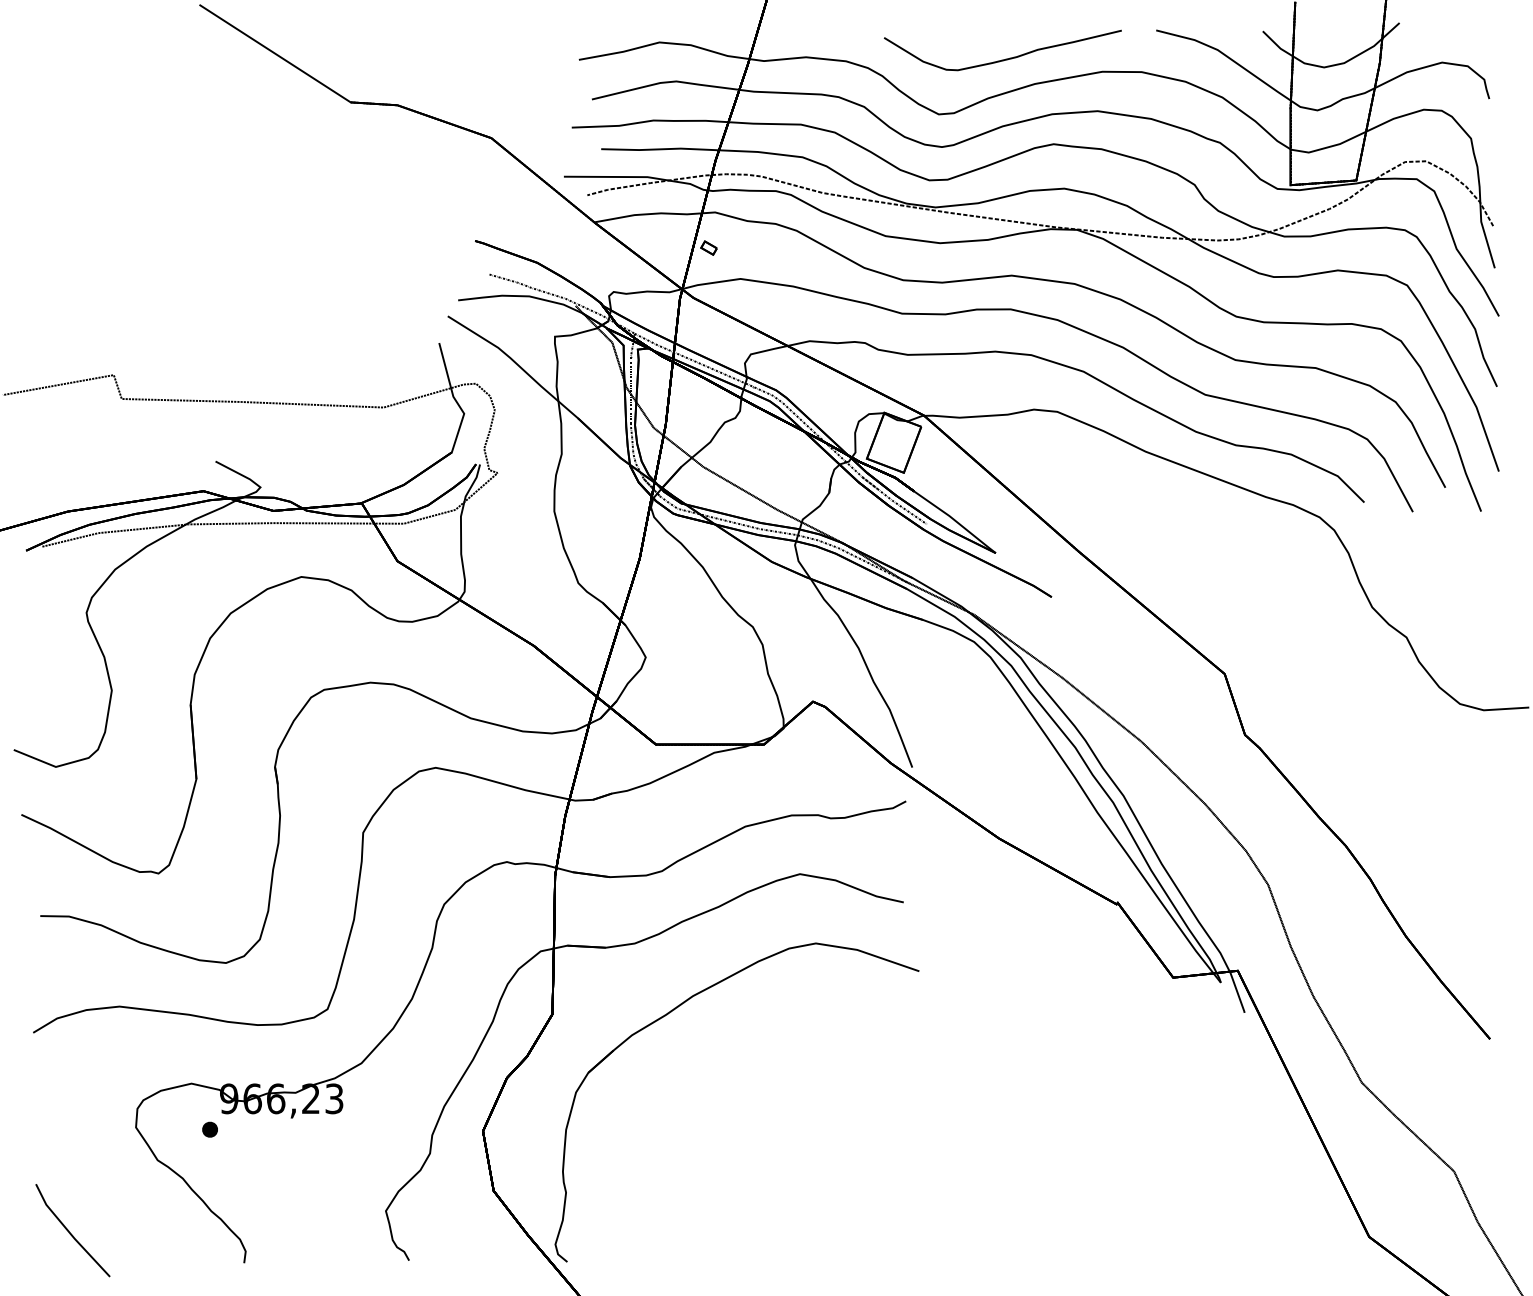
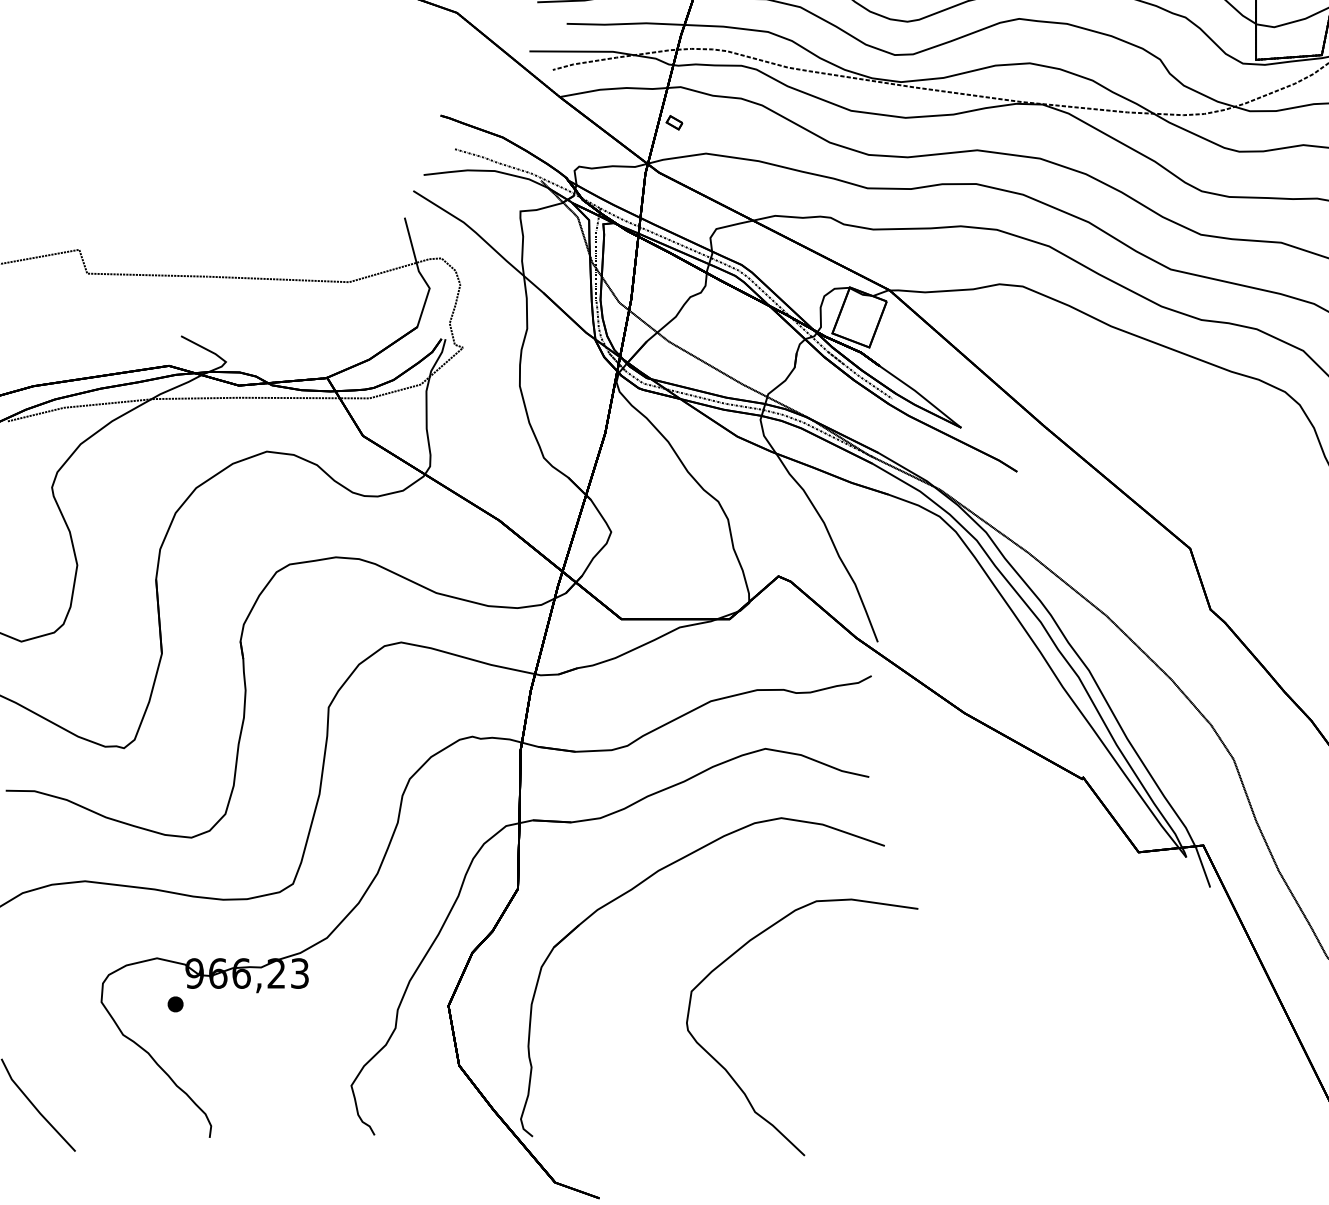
part: (771, 1207) -> (737, 1082), added

